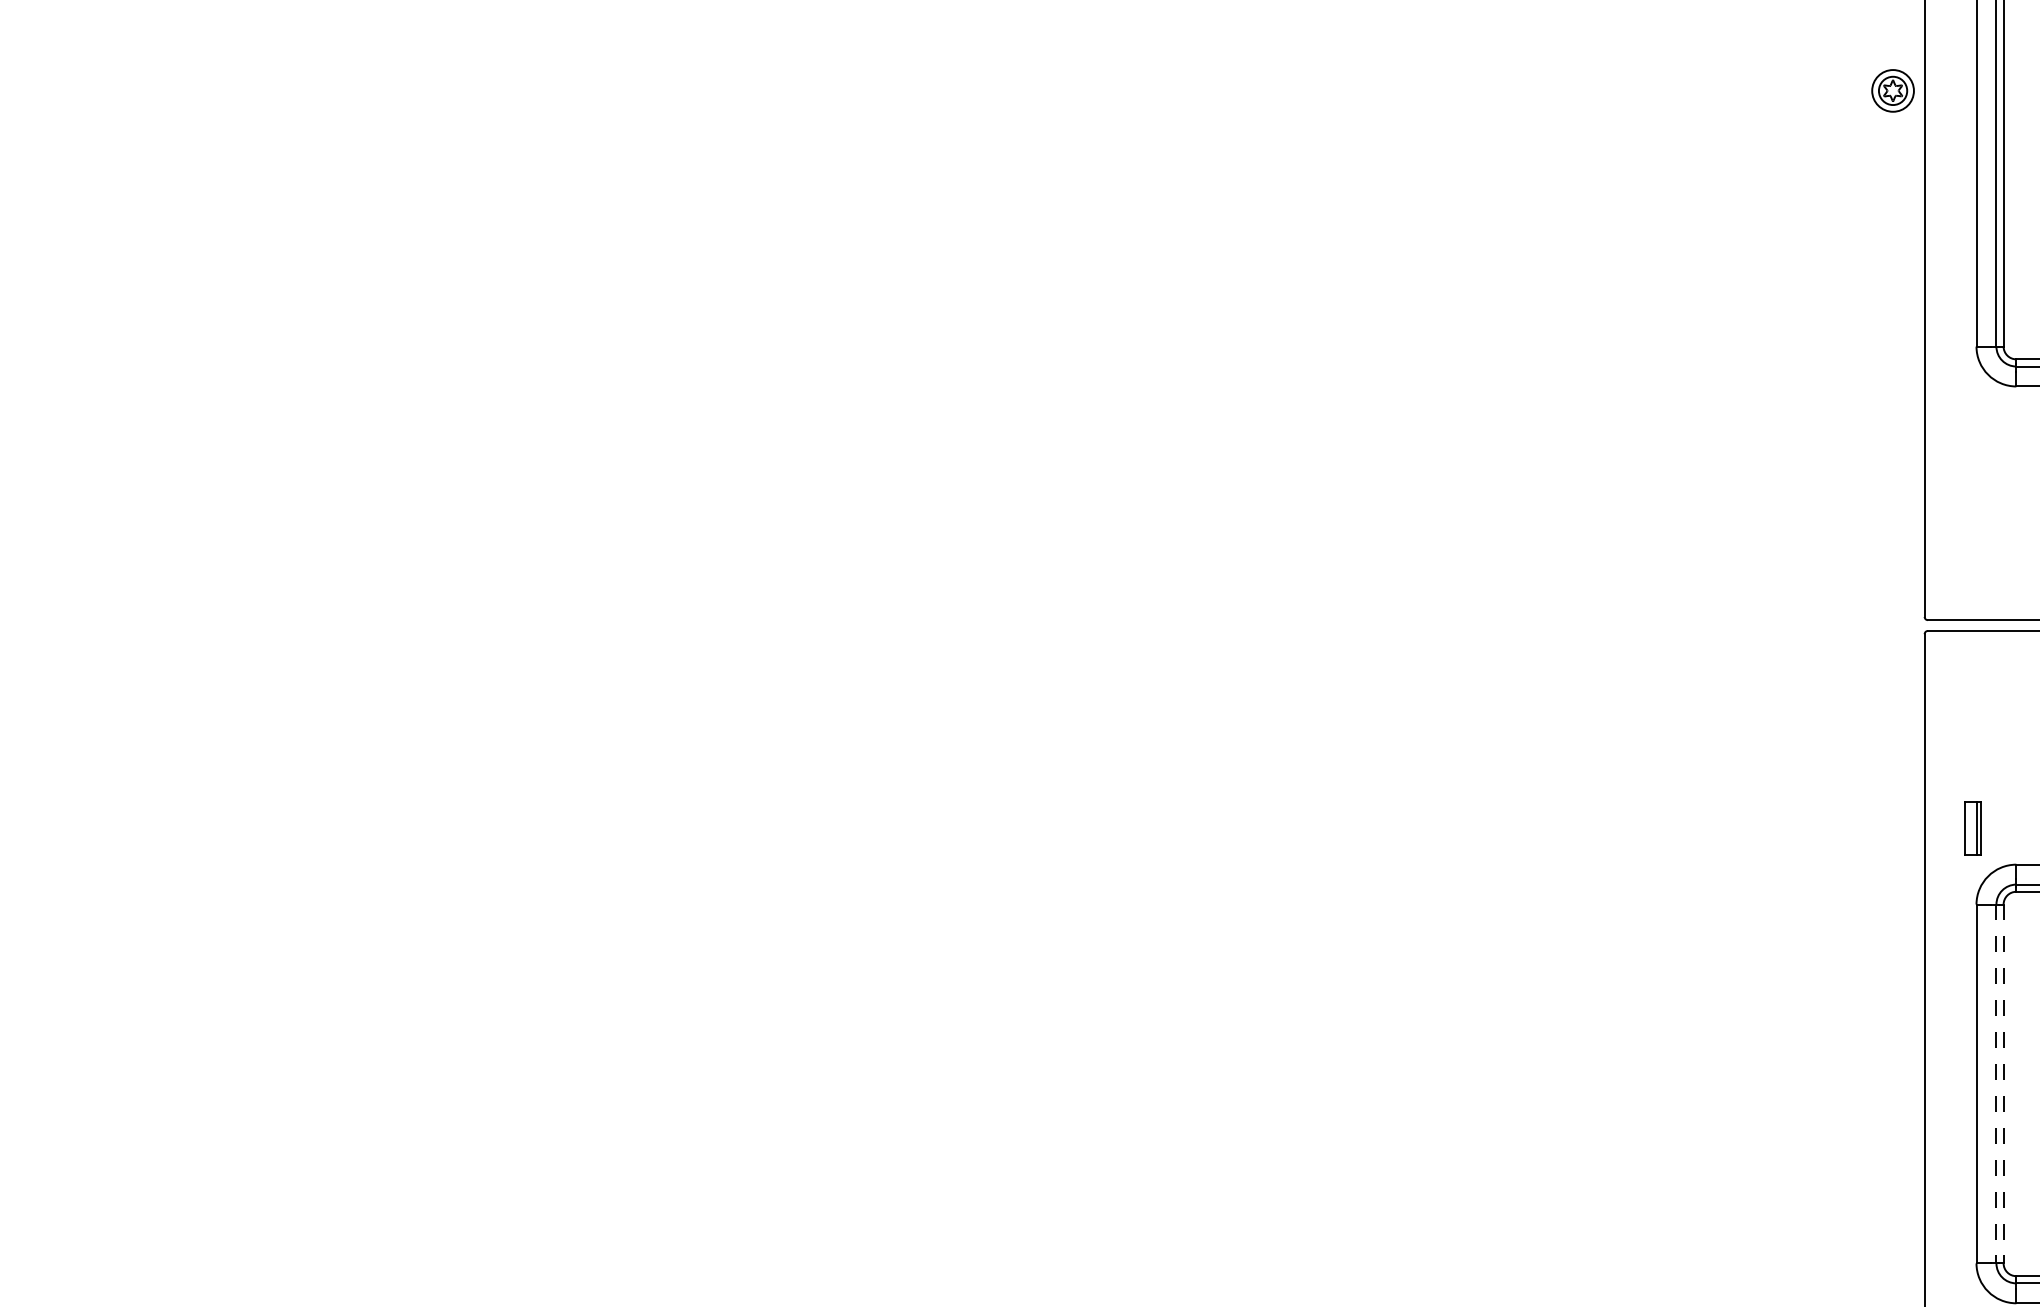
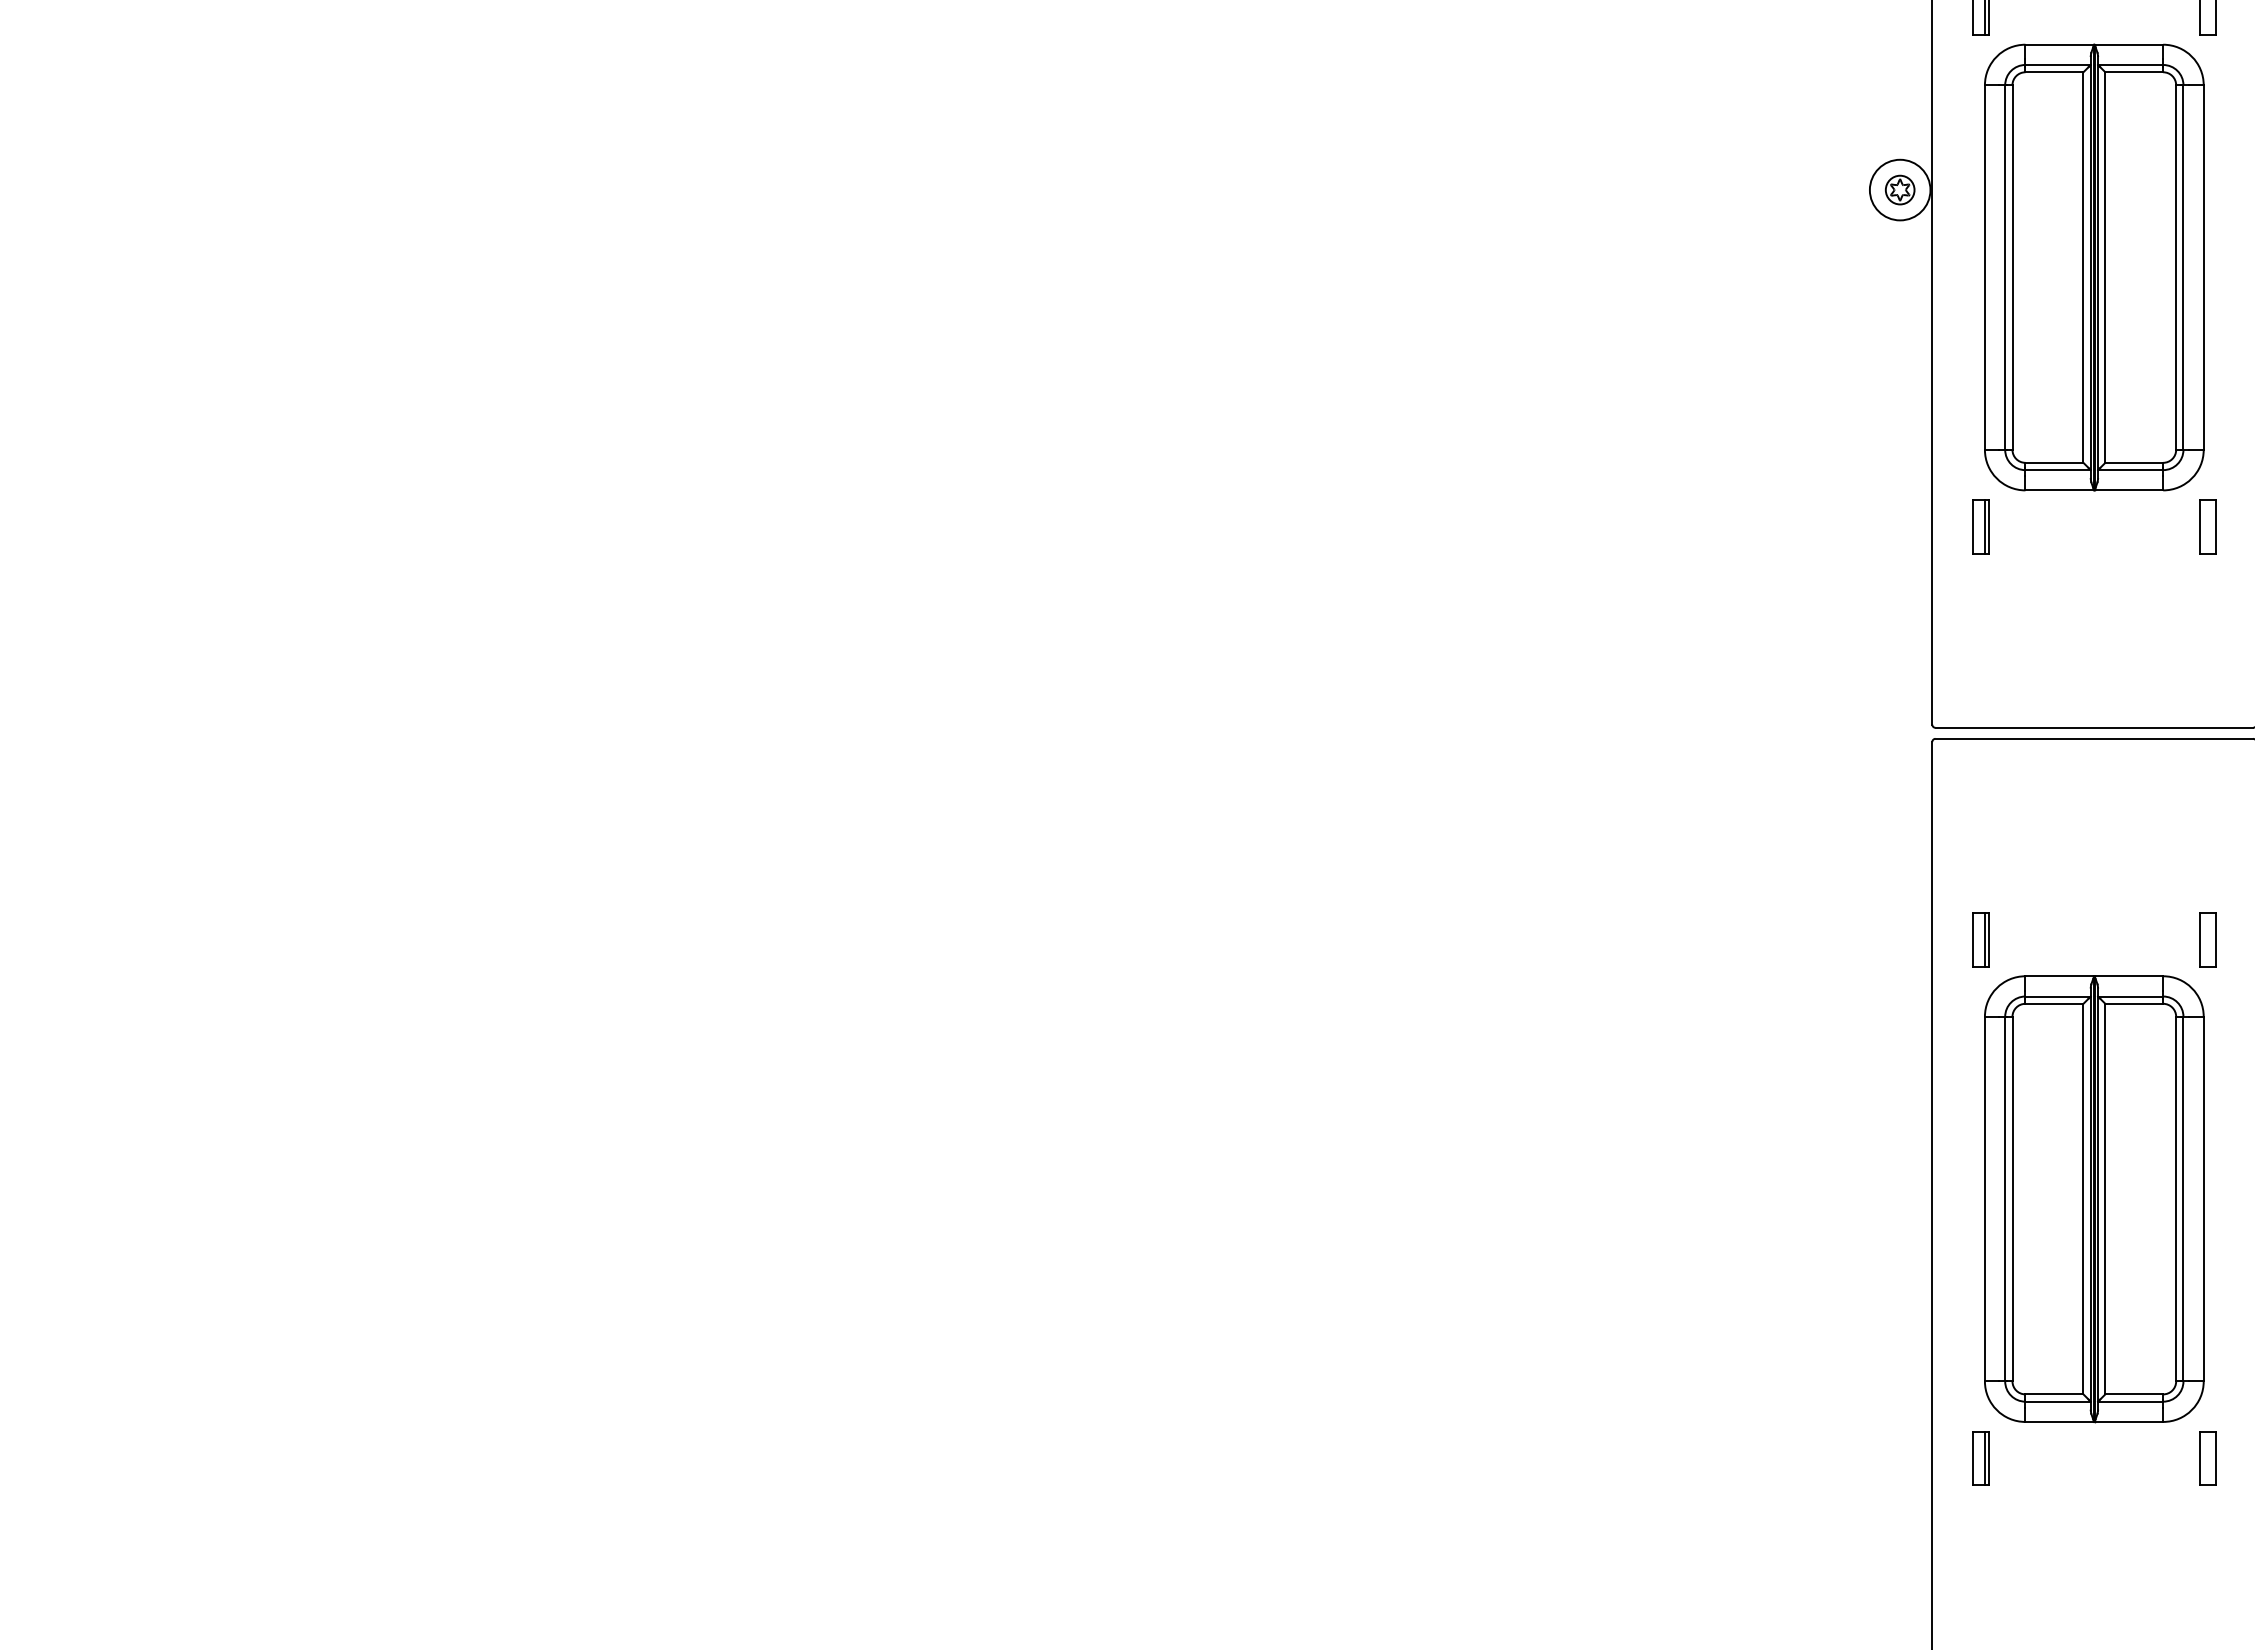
circle: (1892, 90) -> (1899, 189), size x1.43
part: (1972, 422) -> (1980, 526), added
line: (1996, 1084) -> (2005, 1199), dashed -> solid
line: (2003, 1084) -> (2012, 1199), dashed -> solid

